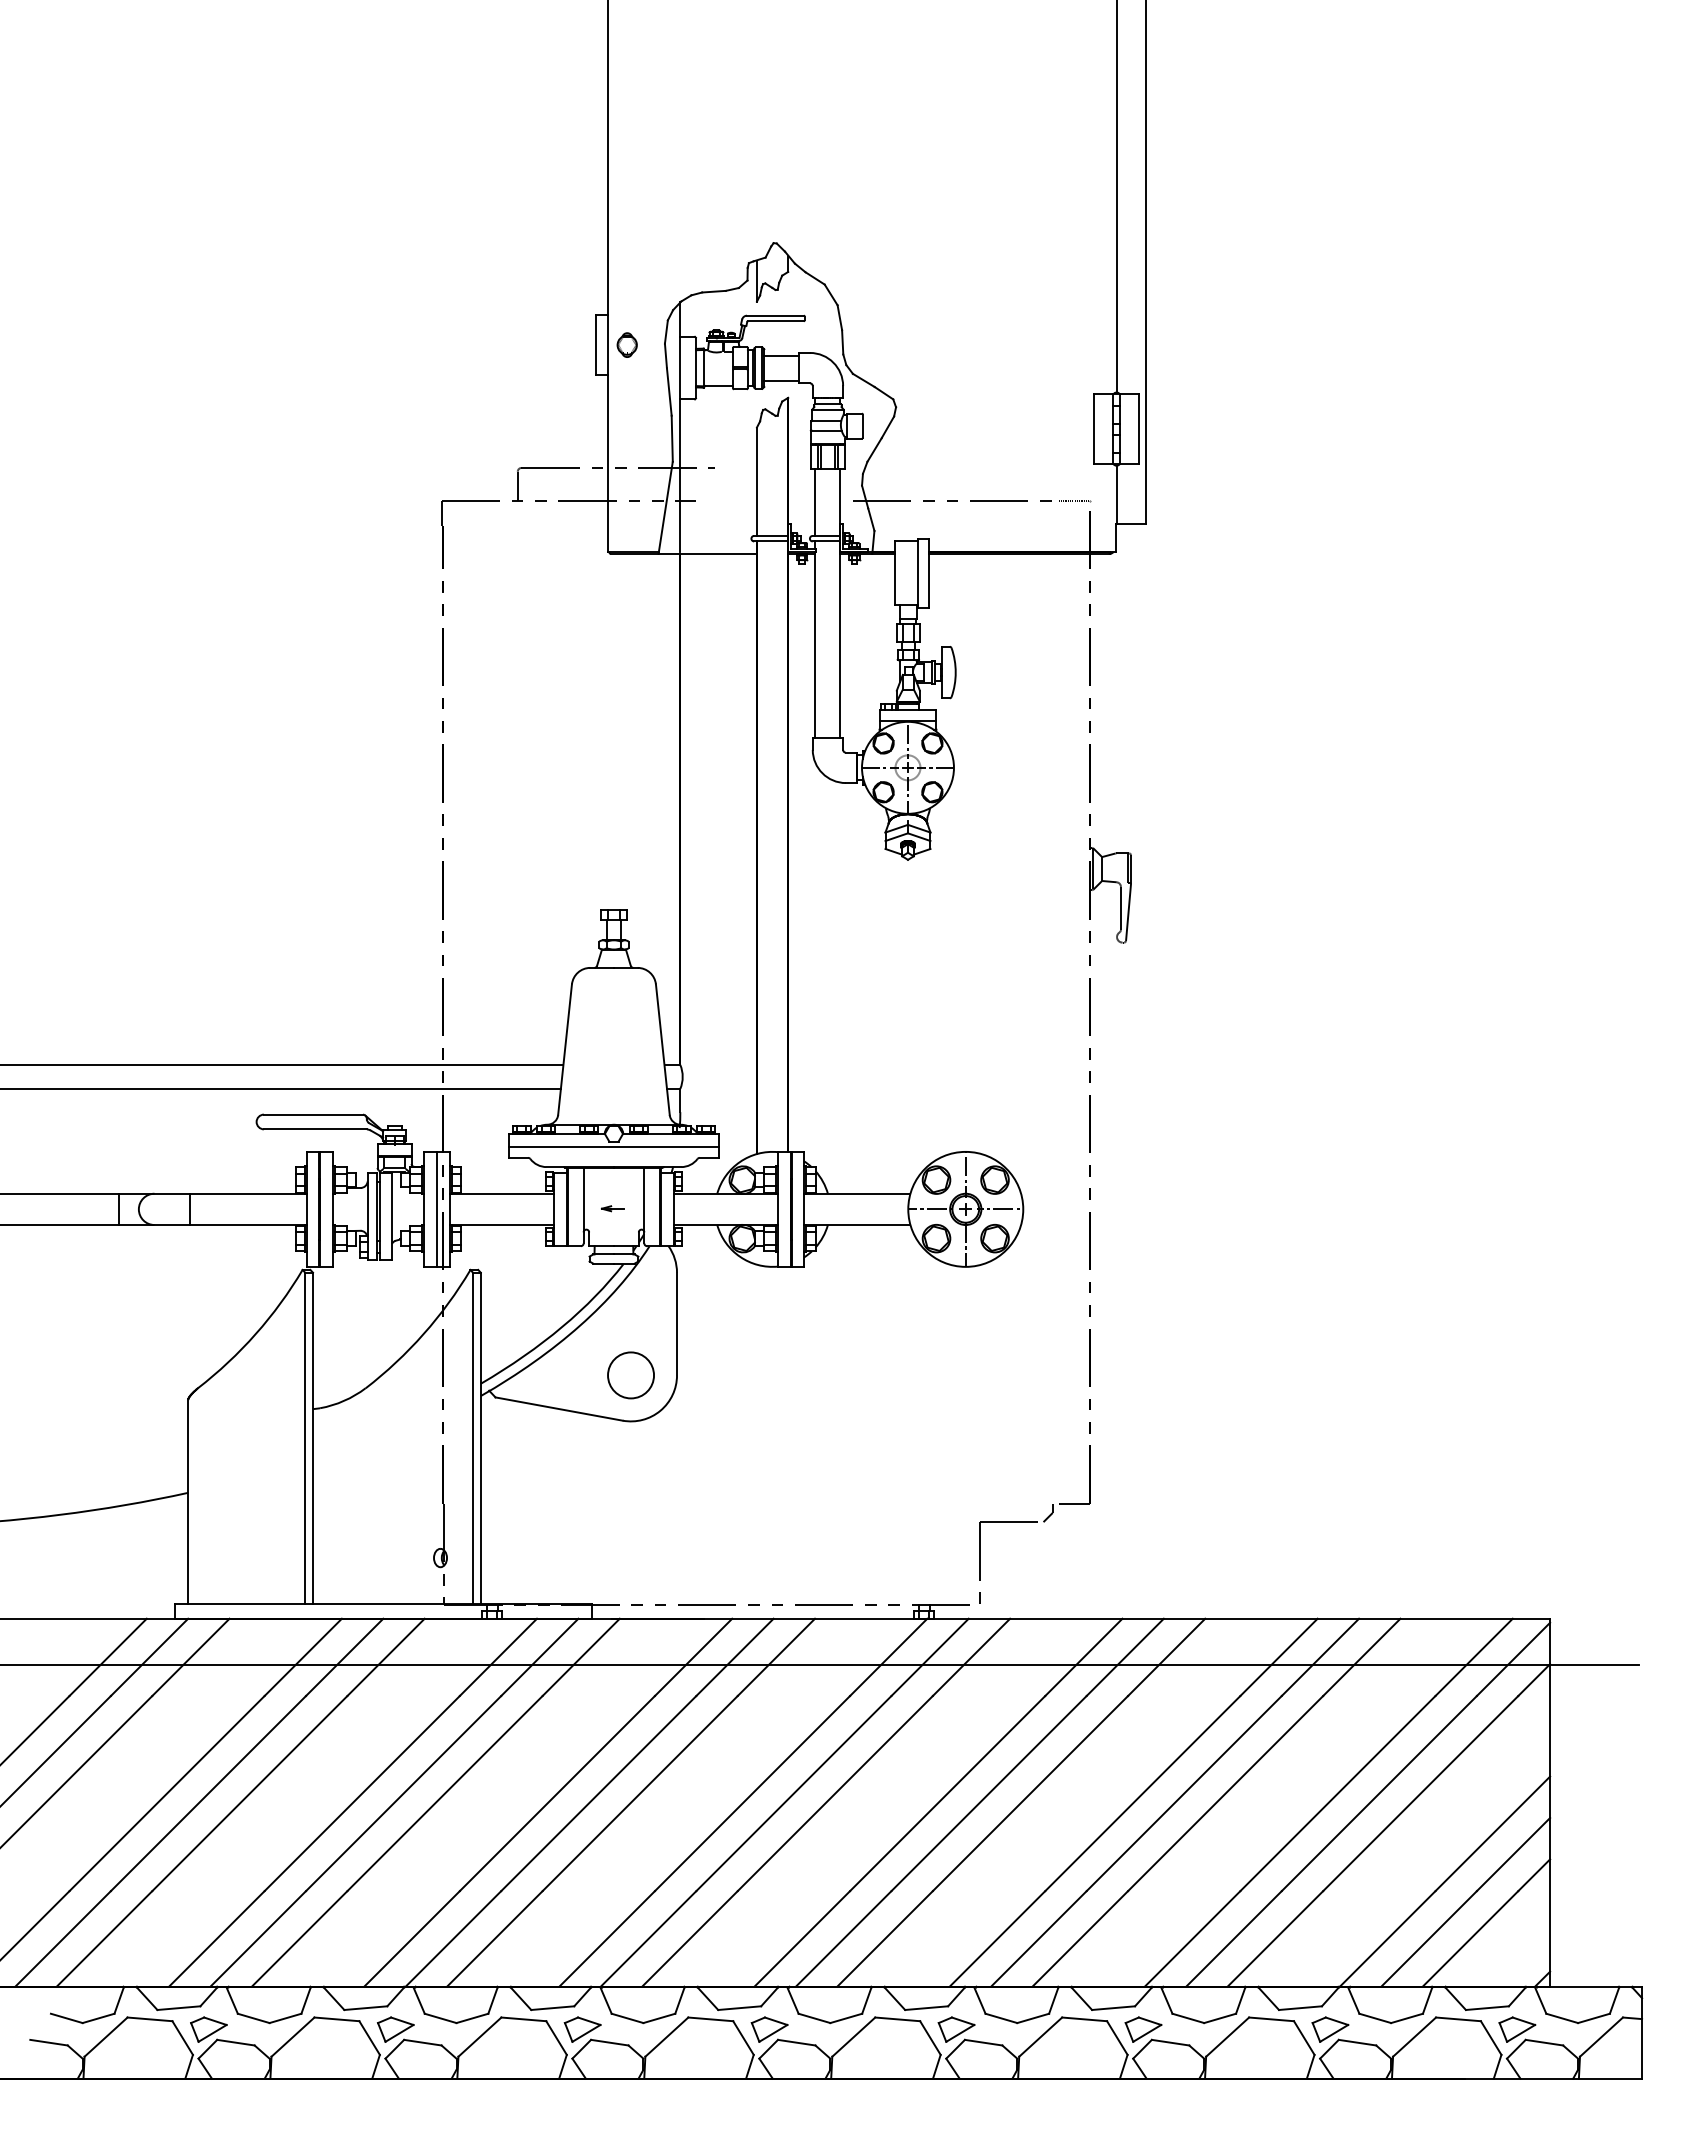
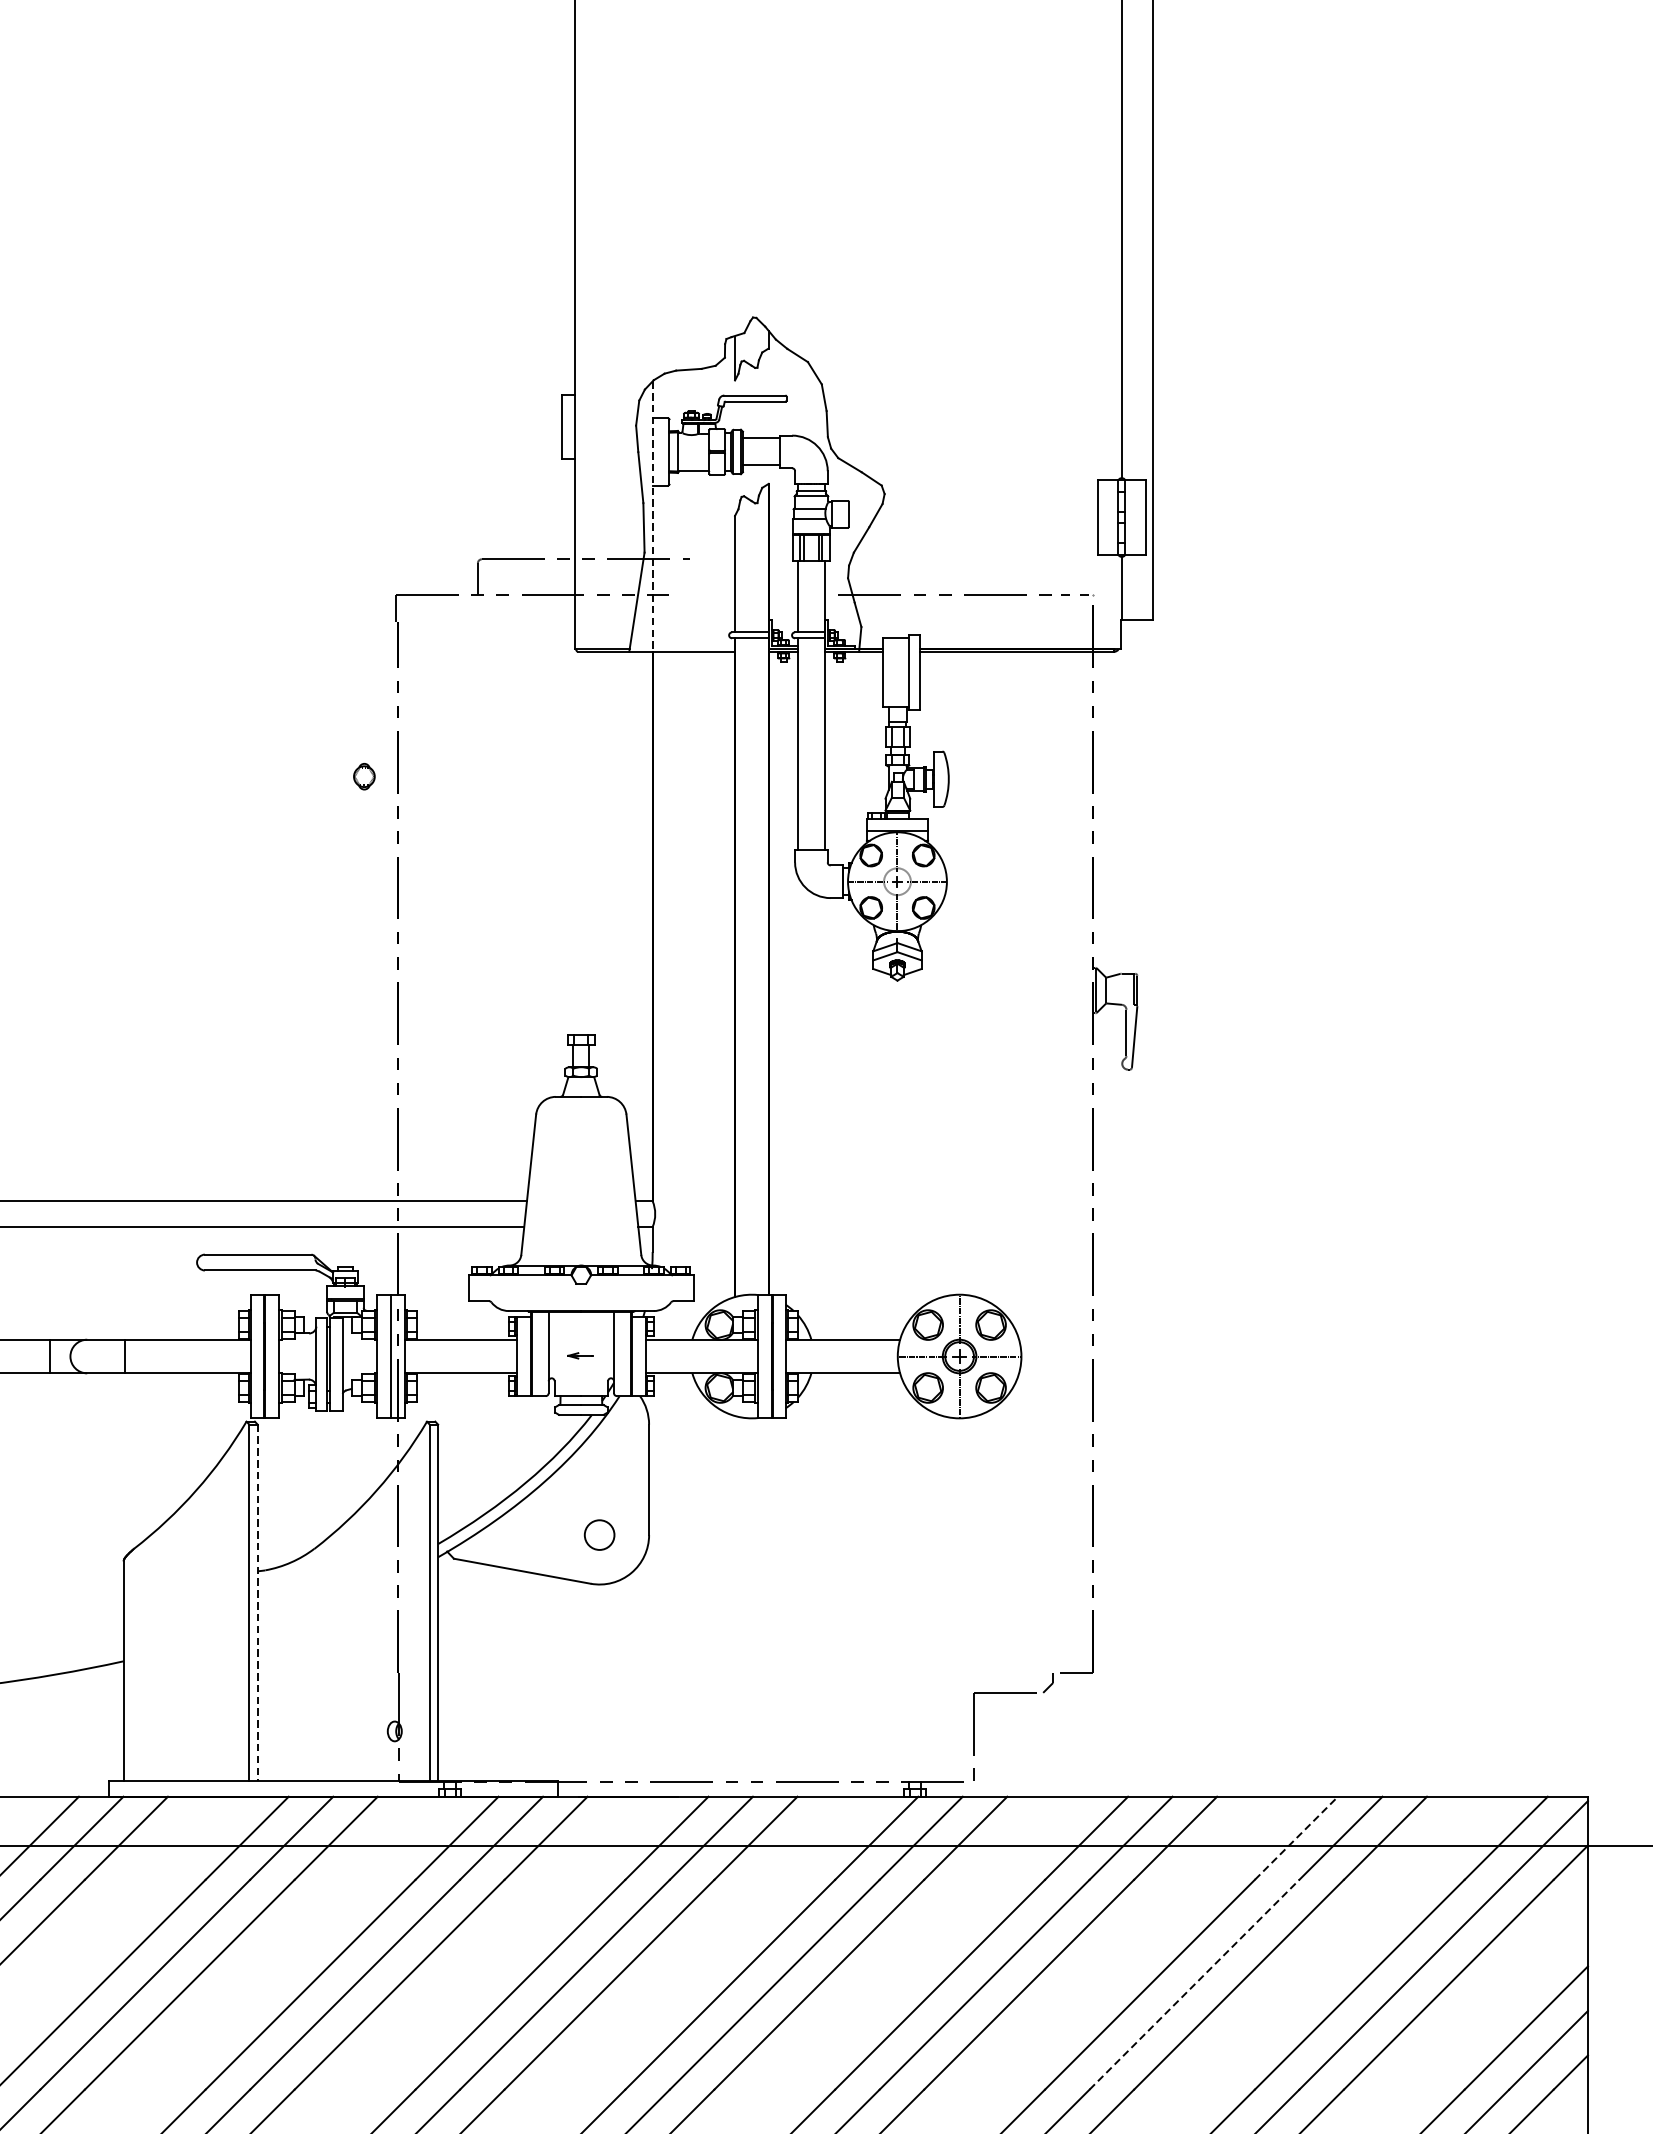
part: (626, 344) -> (363, 776), moved
line: (680, 427) -> (652, 515), solid -> dashed
line: (613, 1146) -> (580, 1288), removed
circle: (630, 1375) -> (599, 1535), size x0.6
line: (313, 1438) -> (258, 1602), solid -> dashed
line: (1279, 1657) -> (1296, 1838), solid -> dashed
line: (1184, 1793) -> (1194, 1984), solid -> dashed

